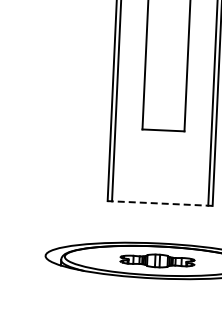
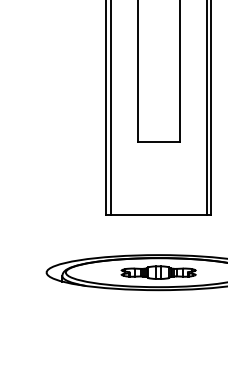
line: (159, 203) -> (158, 215), dashed -> solid

